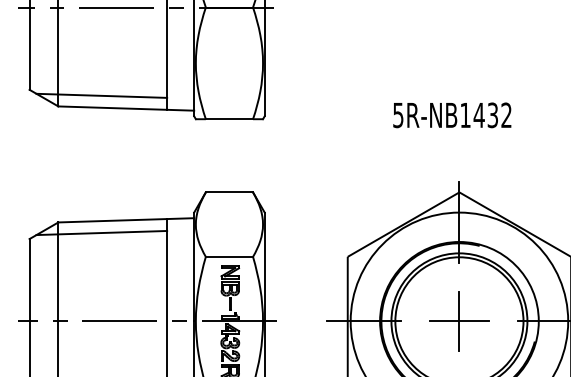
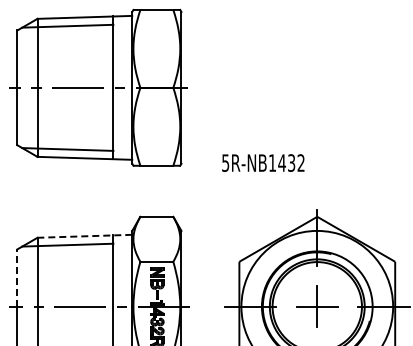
text: (452, 114) -> (263, 162), moved
line: (125, 220) -> (84, 236), solid -> dashed
line: (29, 280) -> (17, 278), solid -> dashed

